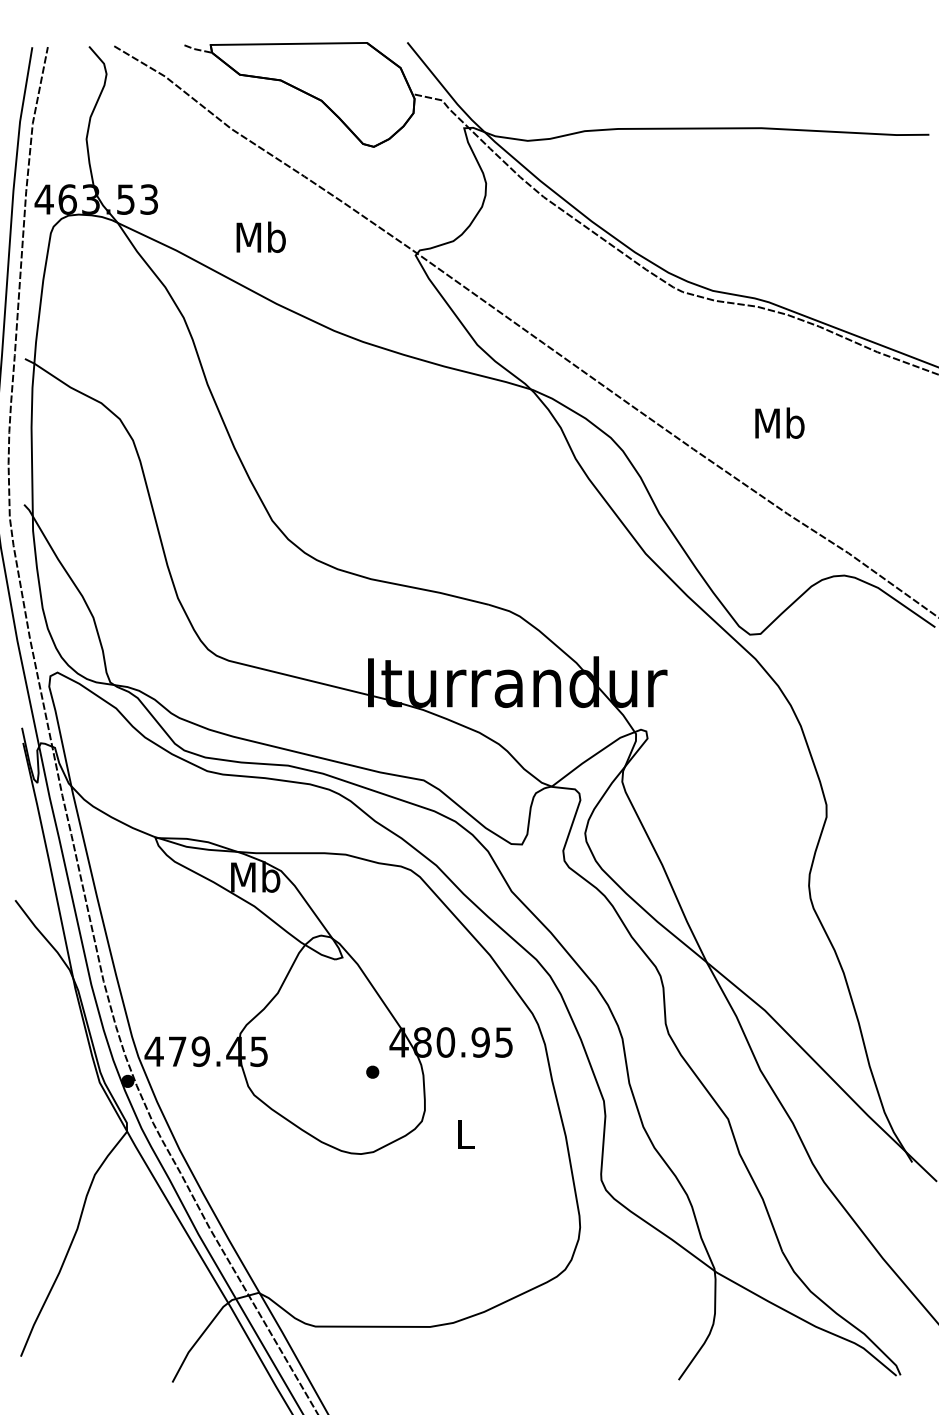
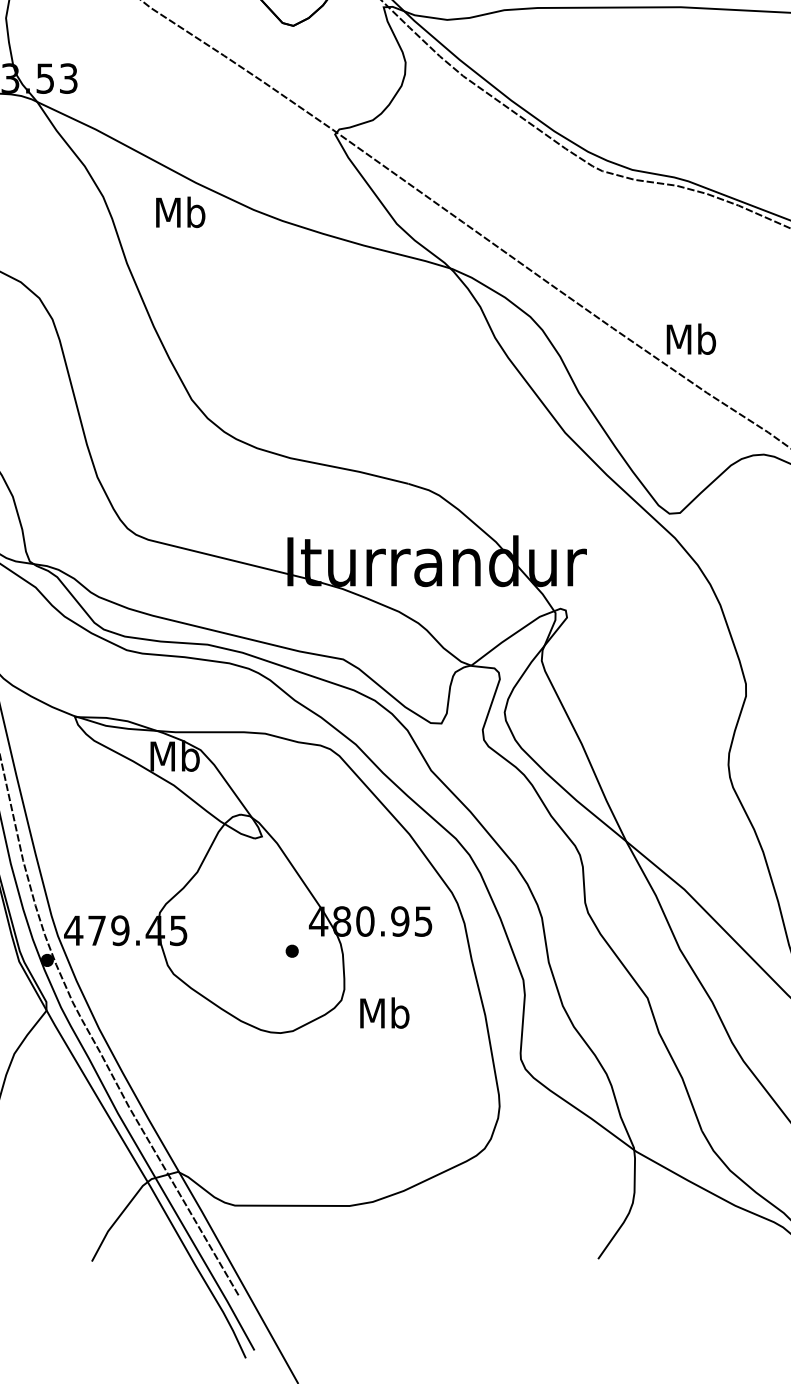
text: (260, 236) -> (179, 211), moved
text: (779, 422) -> (690, 338), moved
text: (464, 1133) -> (383, 1012), L -> Mb

